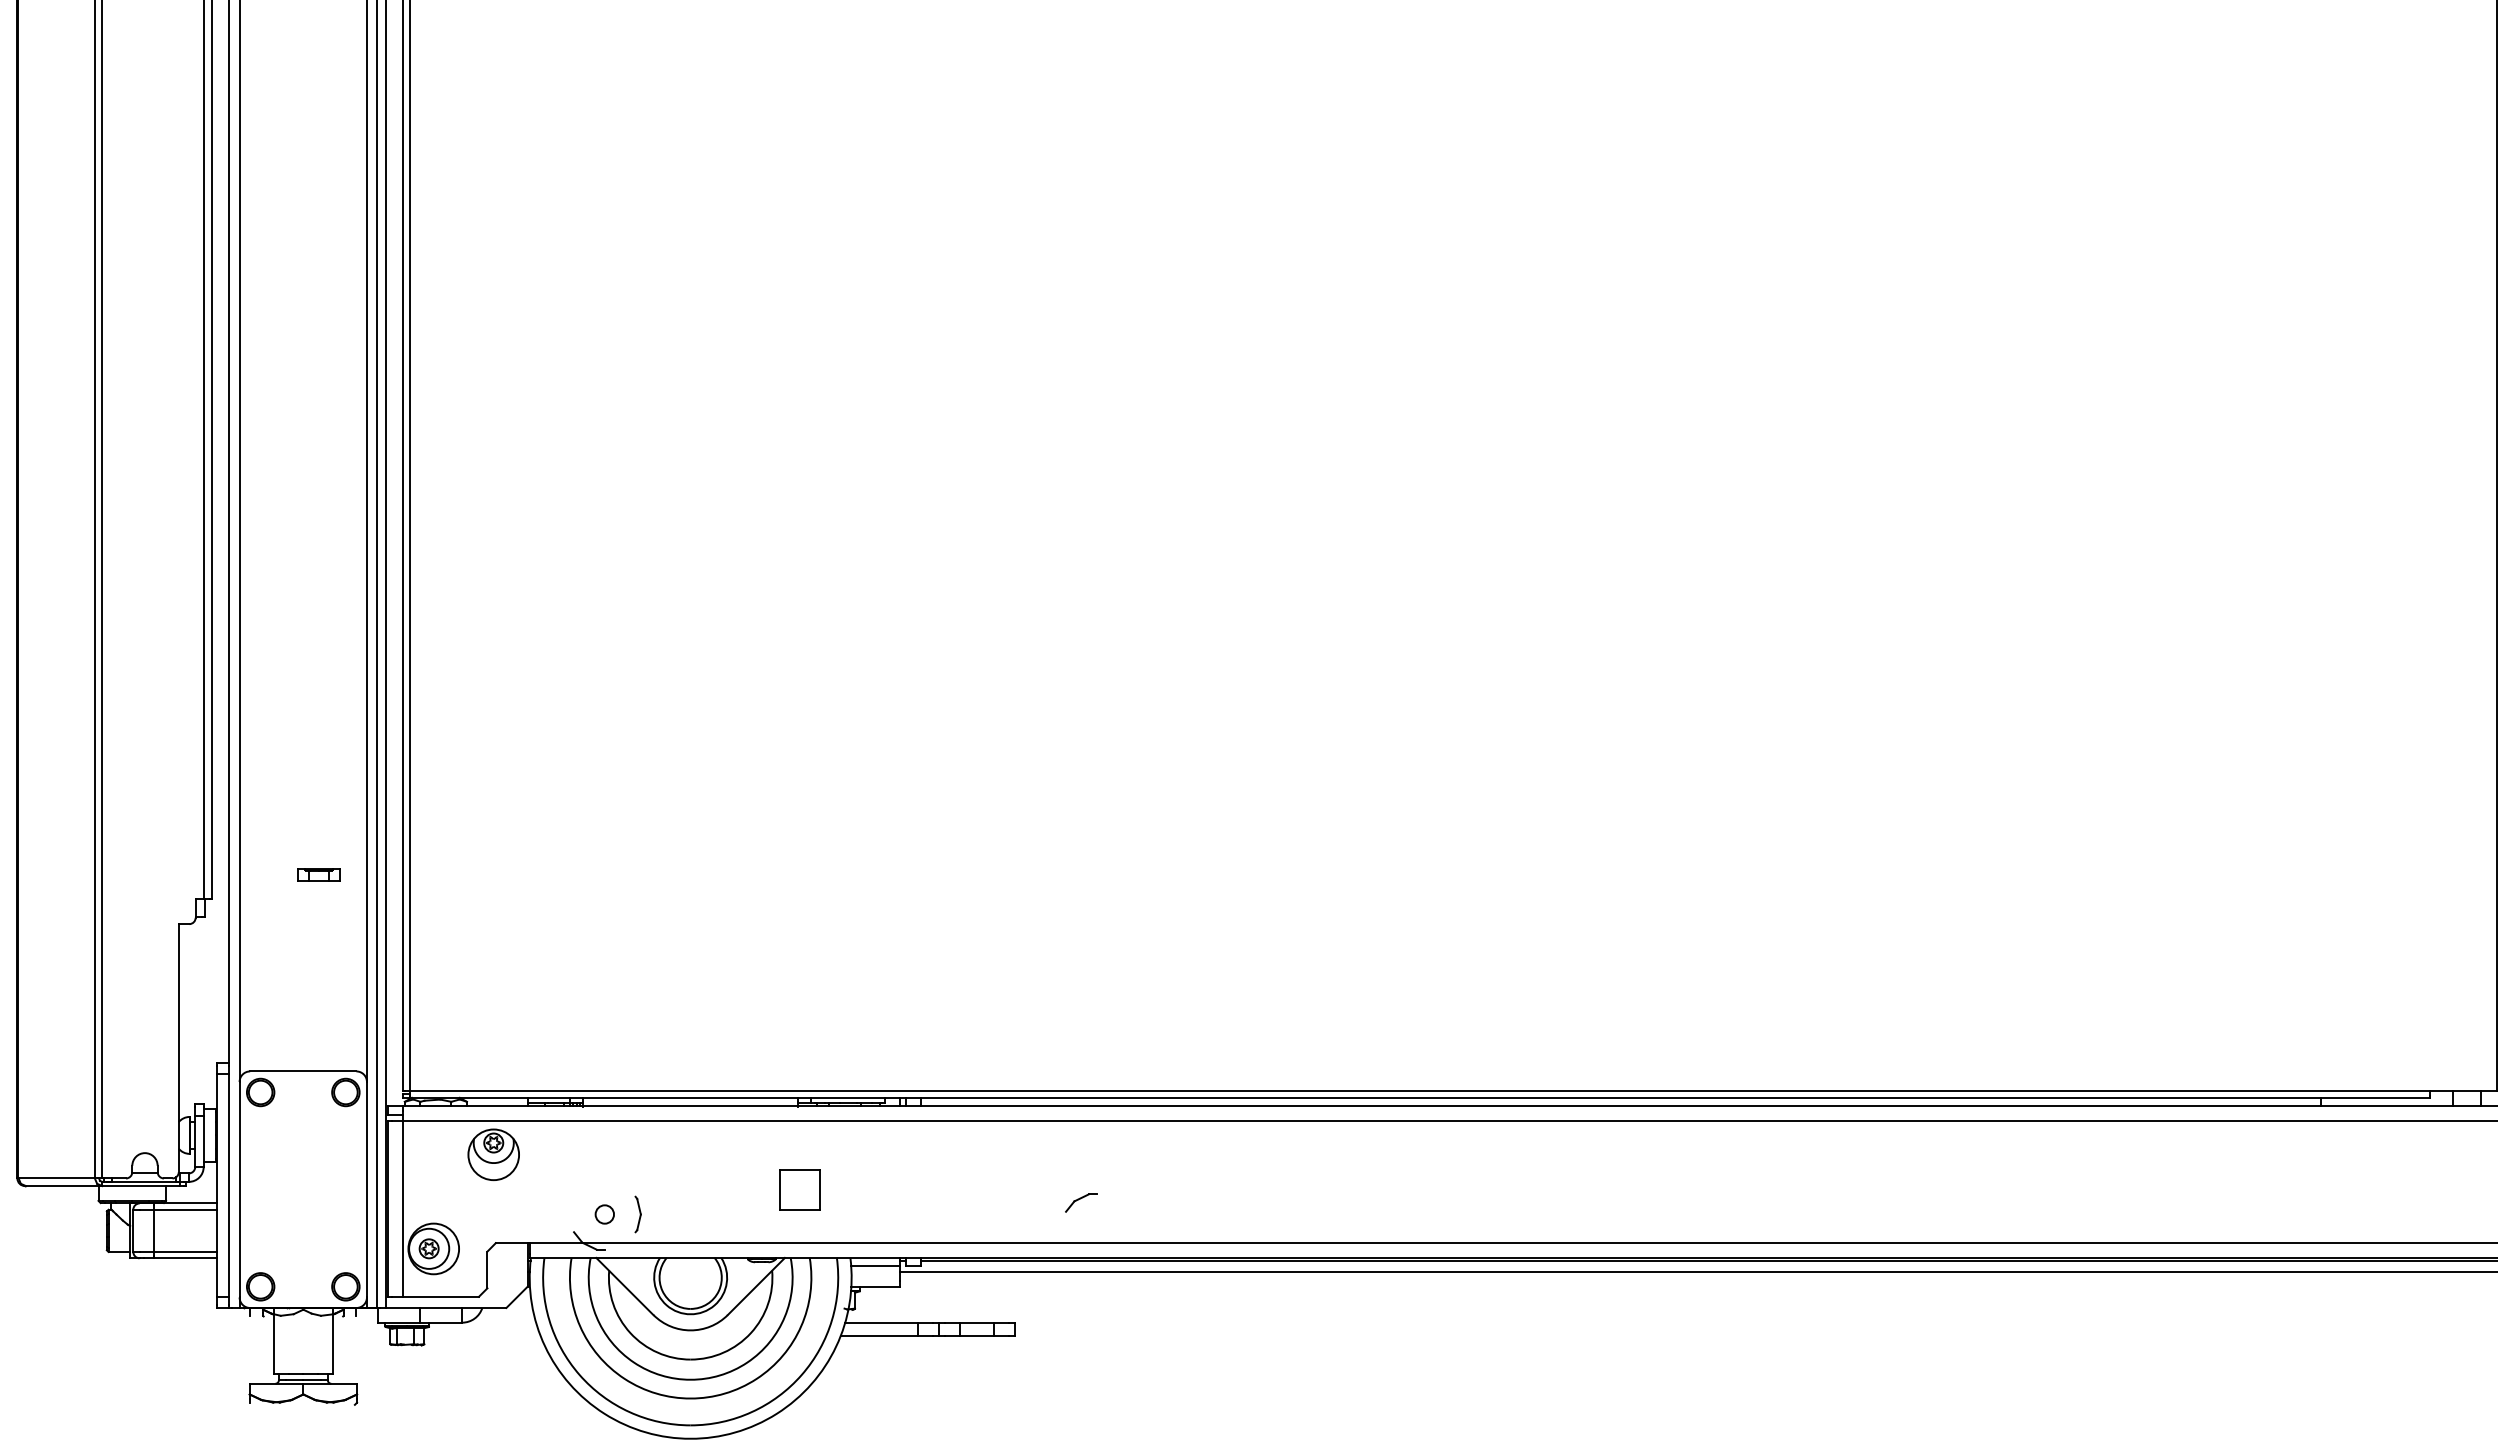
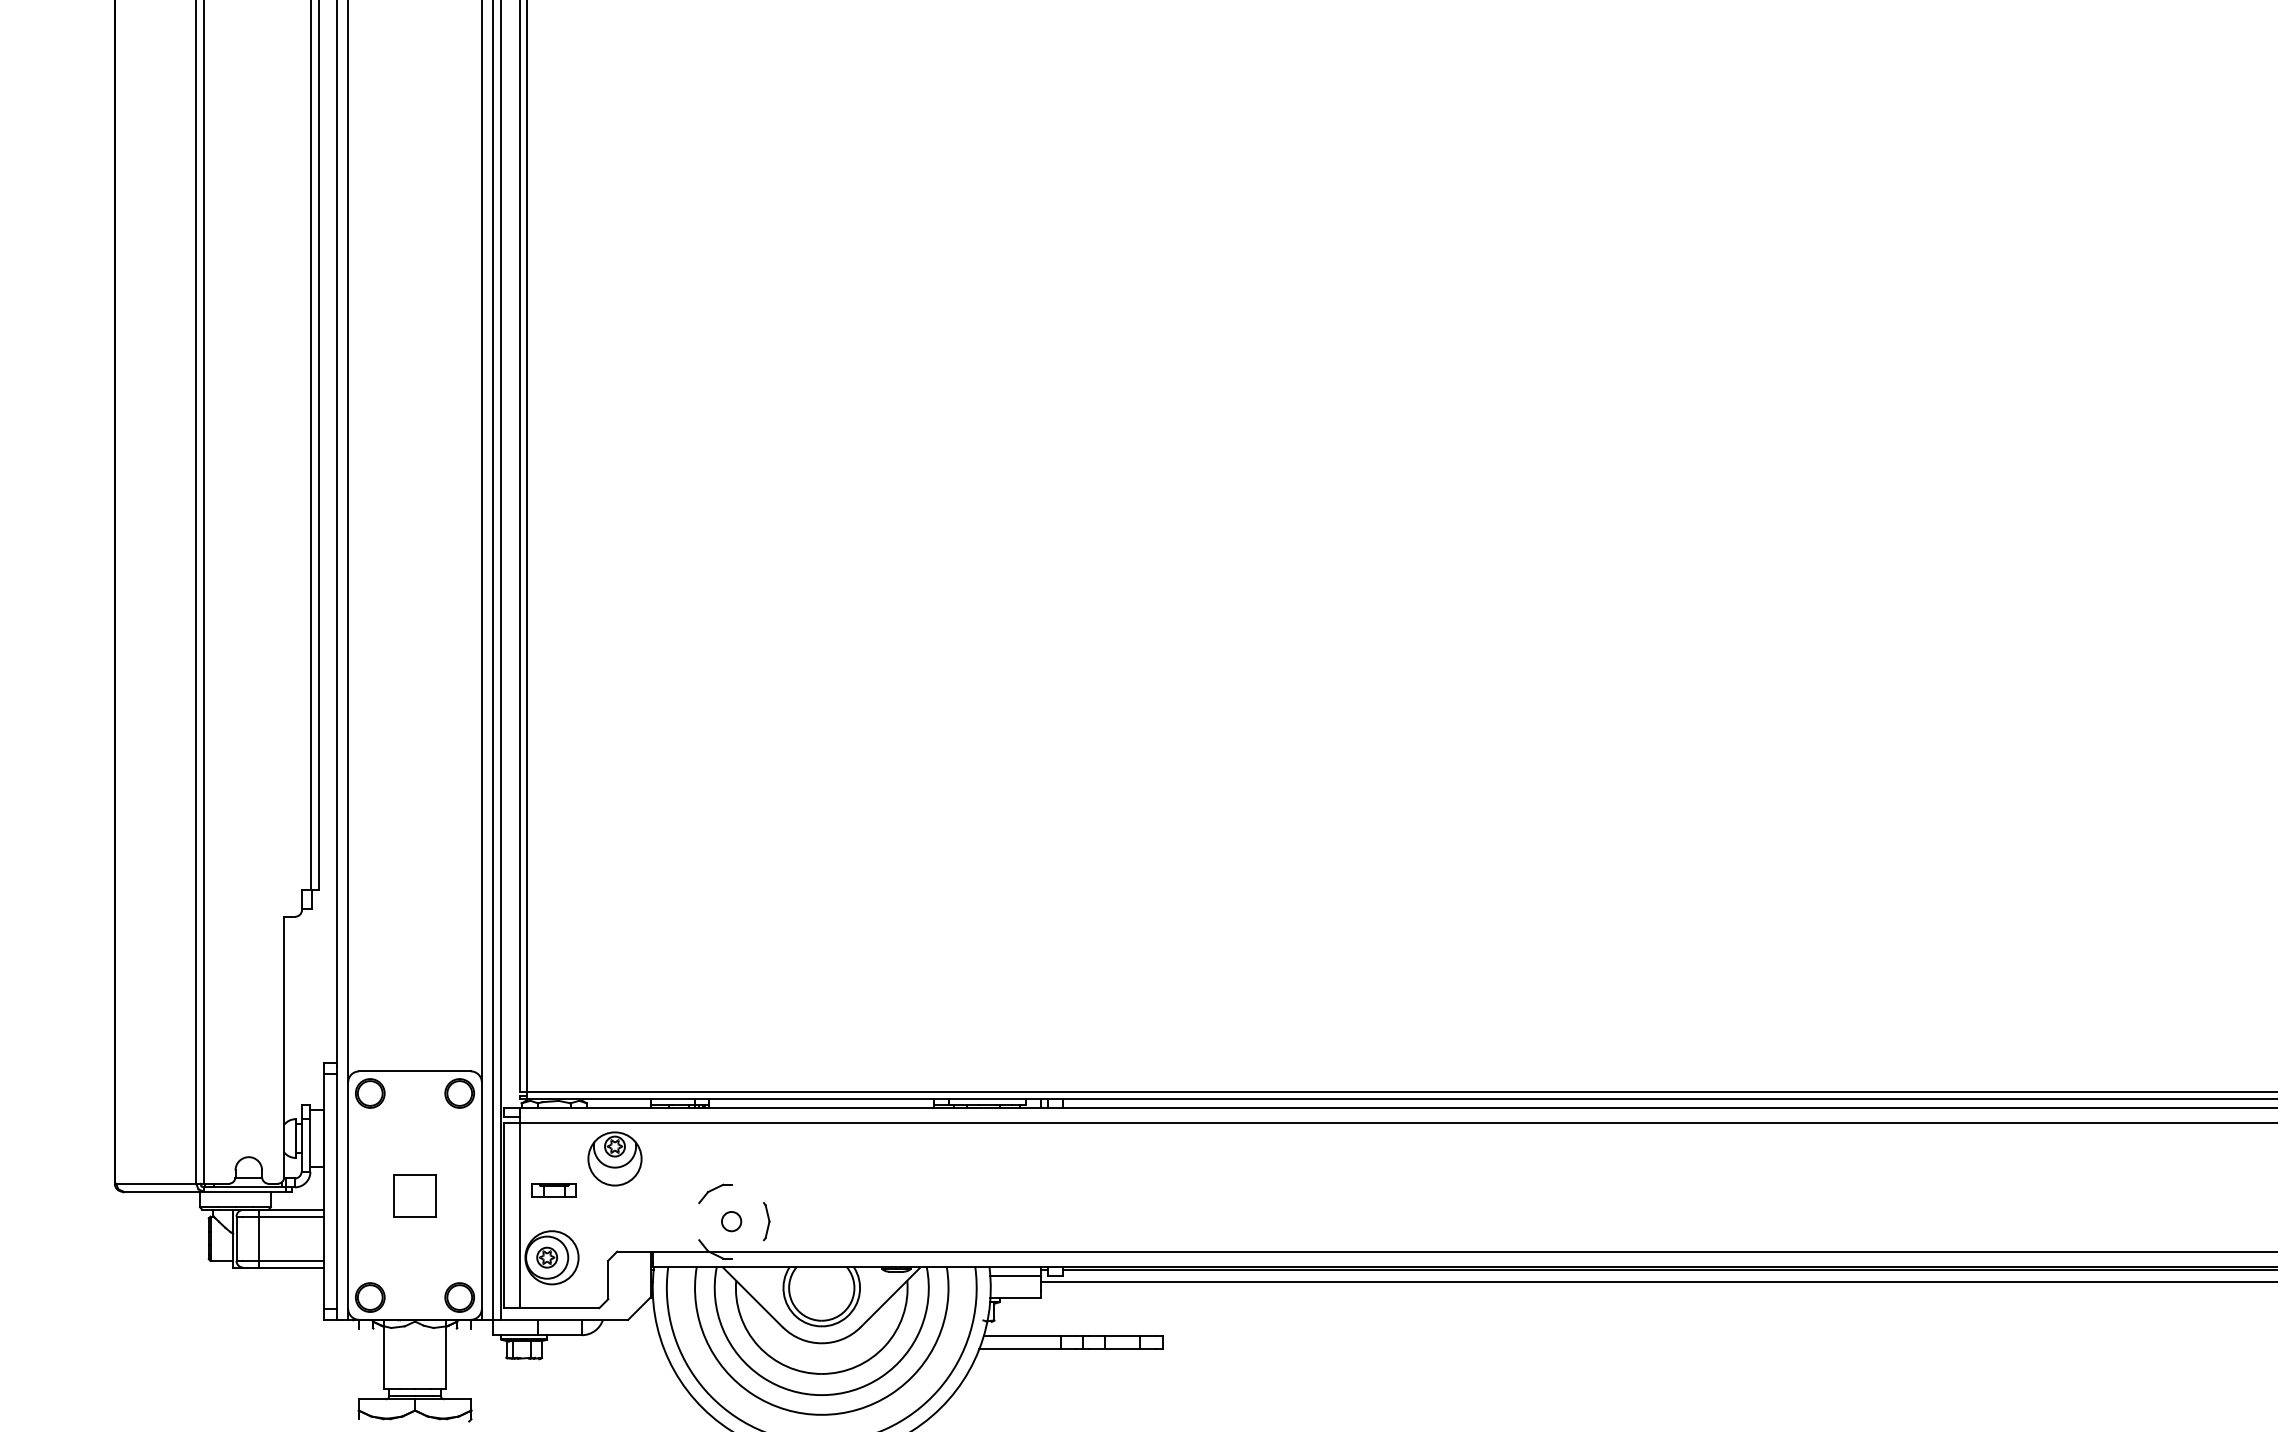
part: (318, 874) -> (553, 1190), moved
part: (799, 1189) -> (414, 1195), moved
part: (1081, 1202) -> (715, 1193), moved

